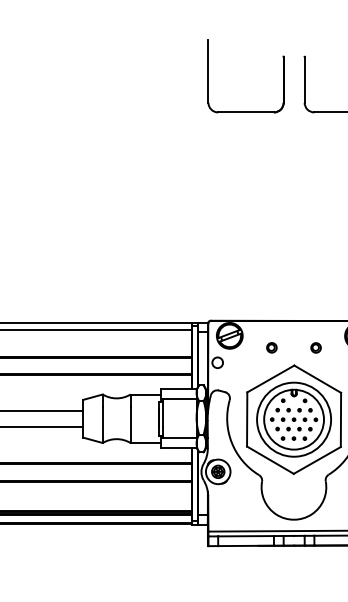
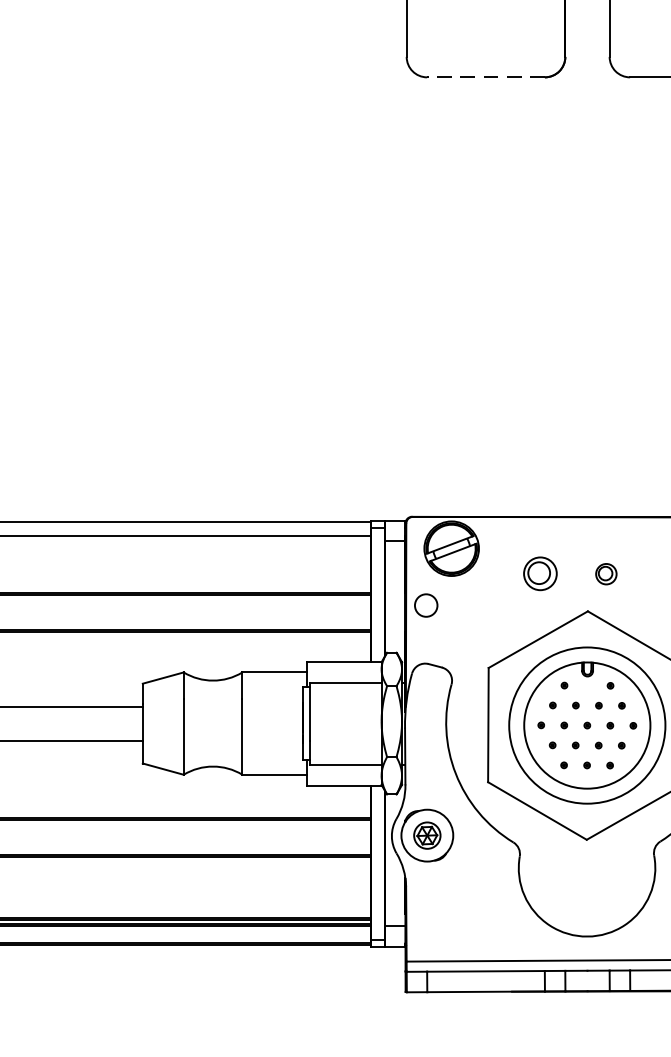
line: (246, 112) -> (486, 77), solid -> dashed
part: (271, 347) -> (539, 573), size x1.6
part: (315, 347) -> (605, 573), moved

